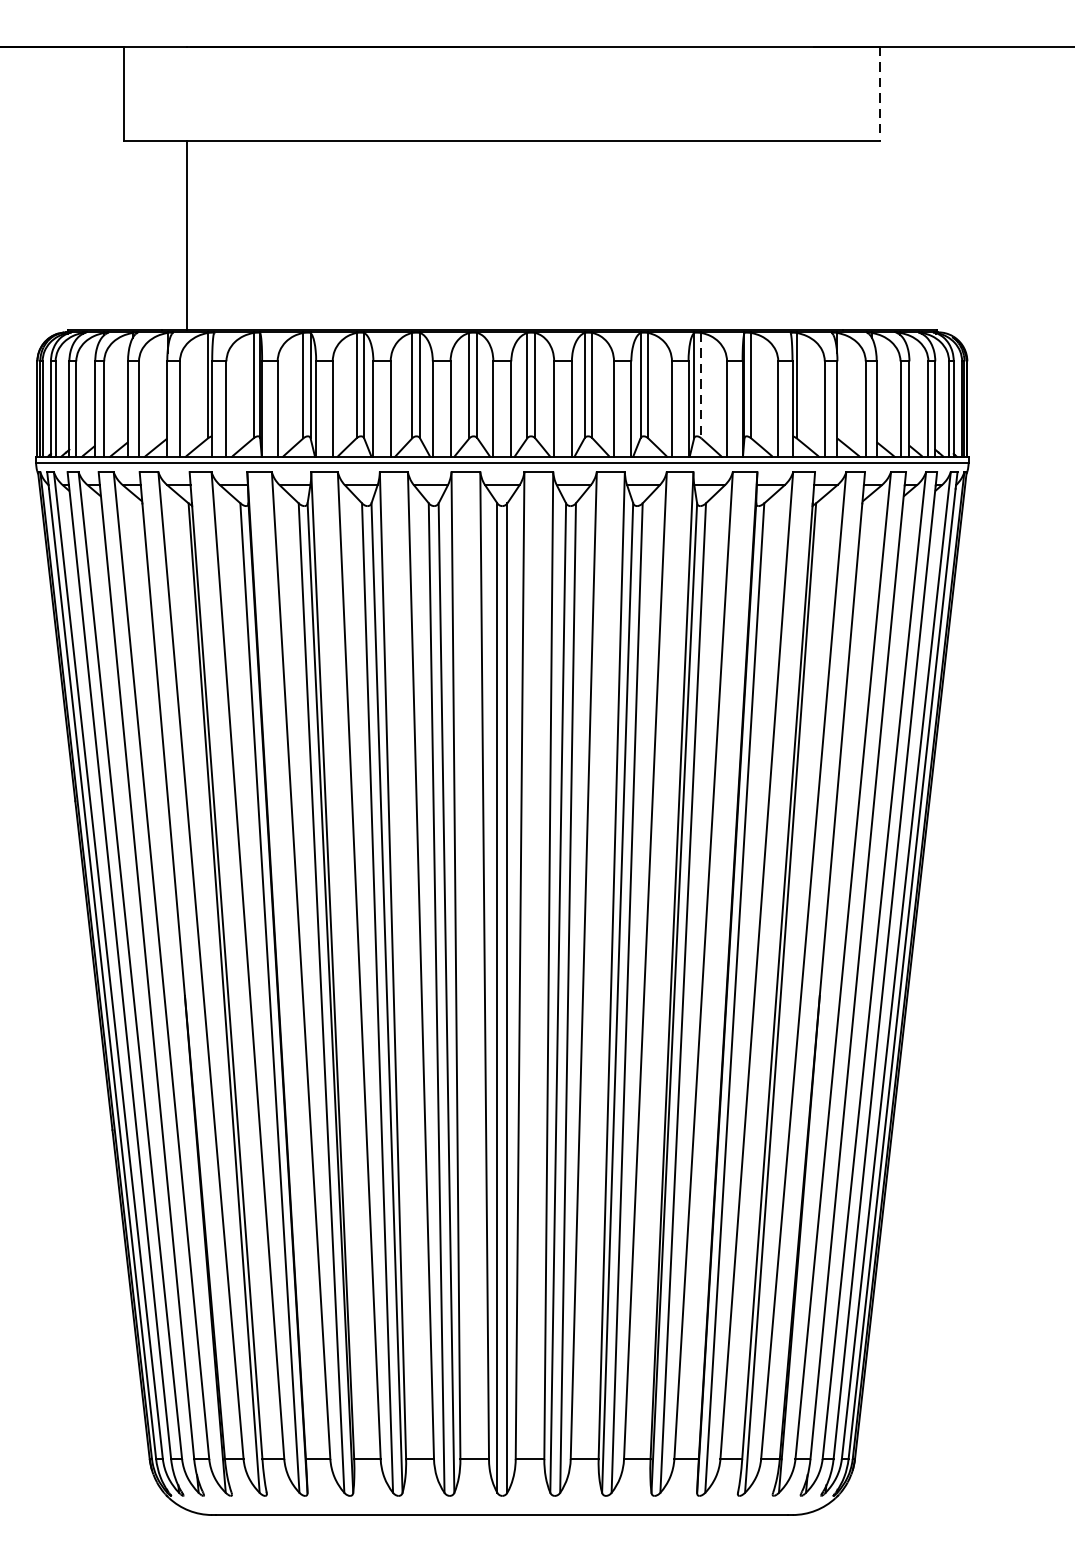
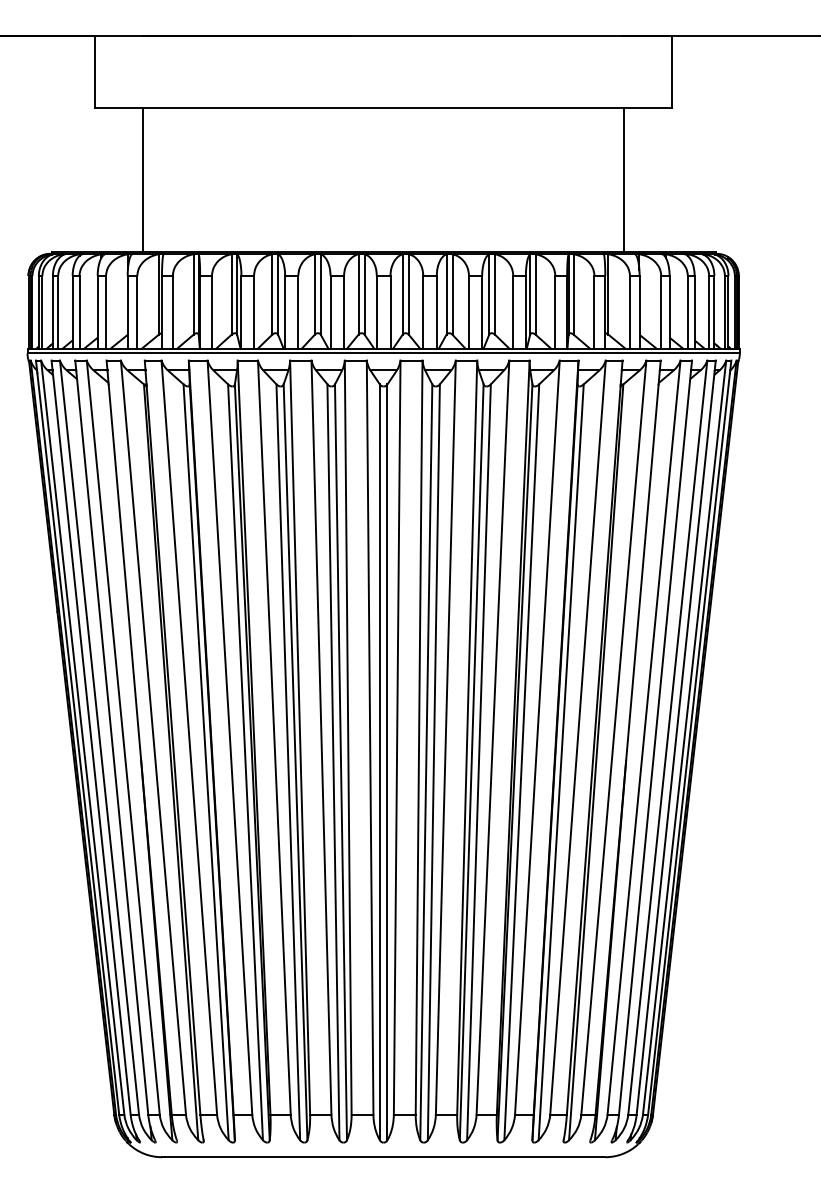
line: (880, 95) -> (672, 72), dashed -> solid
line: (817, 235) -> (624, 179), added
line: (701, 386) -> (535, 295), dashed -> solid

